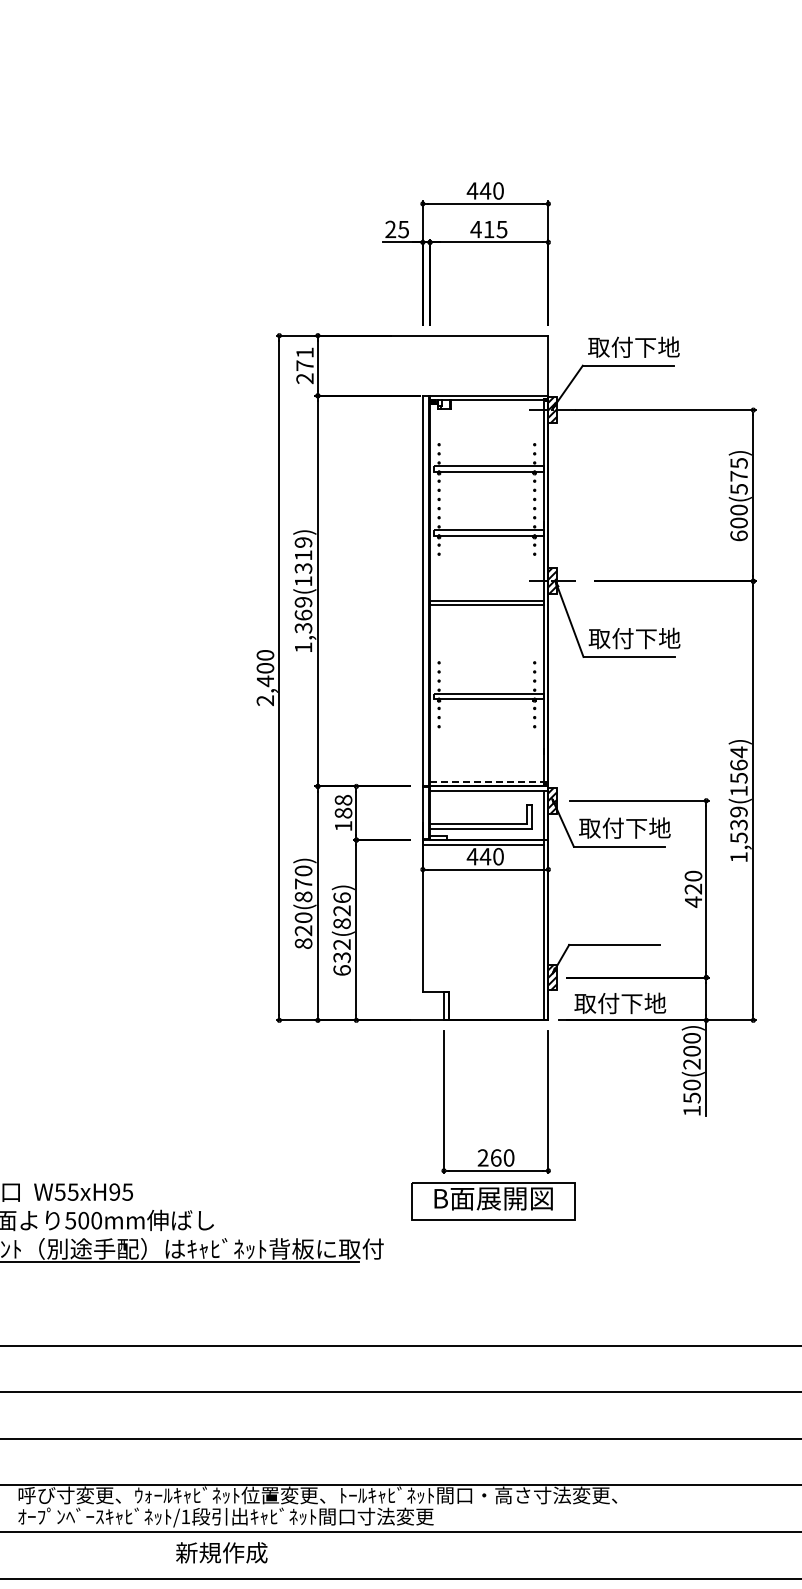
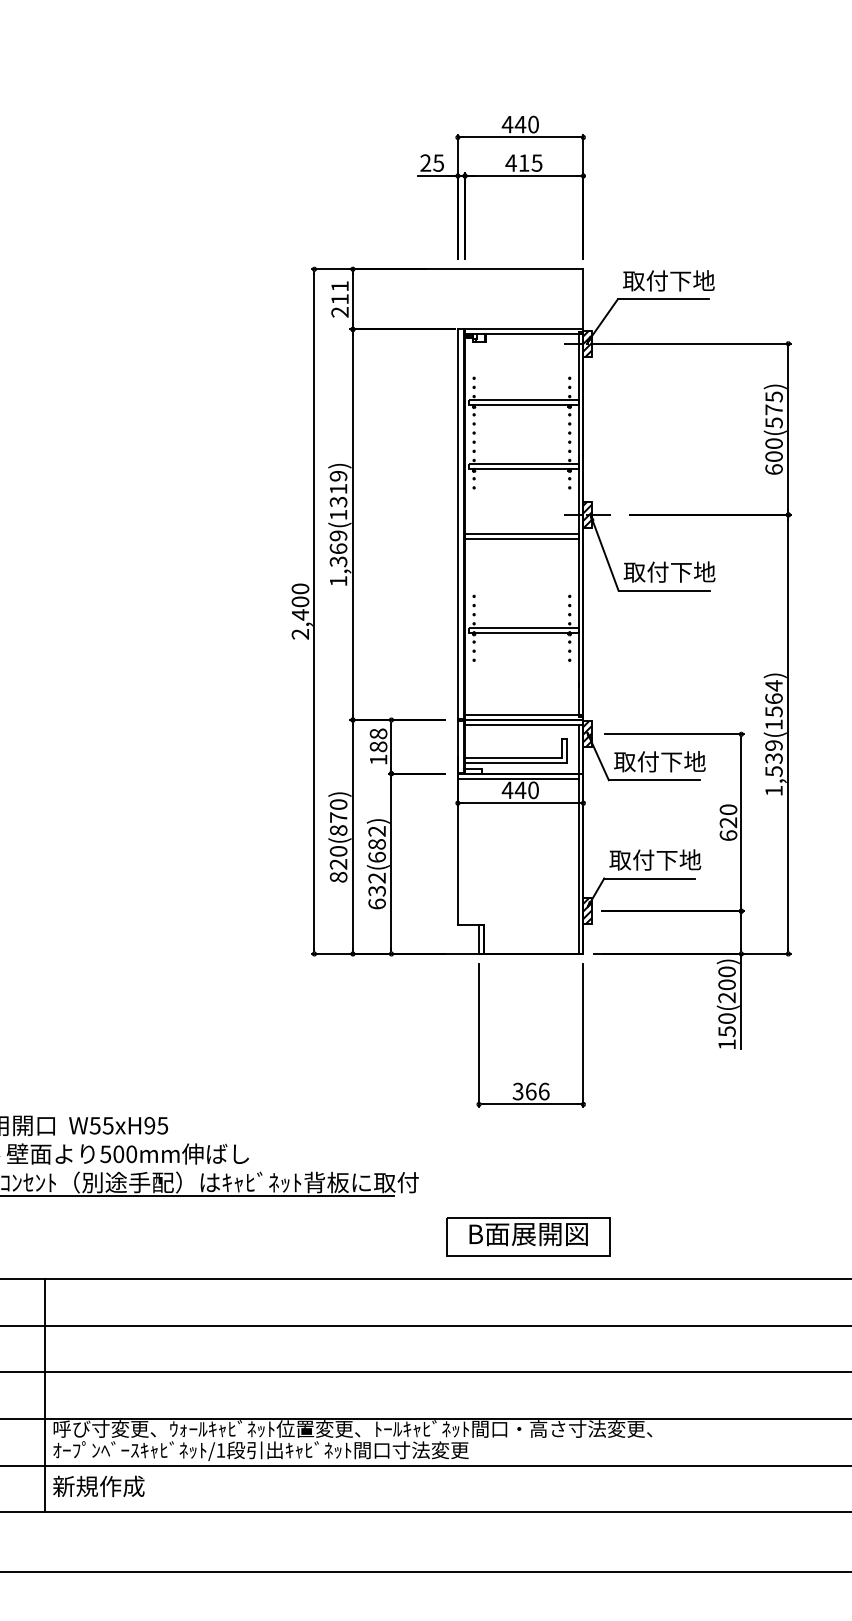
text: (304, 365) -> (339, 299), 271 -> 211
line: (486, 781) -> (521, 715), dashed -> solid
text: (693, 901) -> (728, 835), 420 -> 620
text: (341, 910) -> (376, 844), 632(826) -> 632(682)
text: (620, 1002) -> (655, 859), moved
text: (495, 1157) -> (530, 1091), 260 -> 366
part: (493, 1200) -> (528, 1236), moved
line: (10, 1461) -> (45, 1395), added
text: (221, 1552) -> (98, 1486), moved

